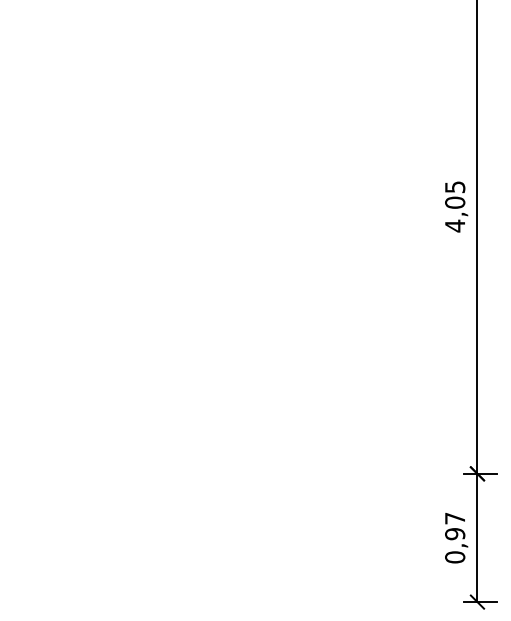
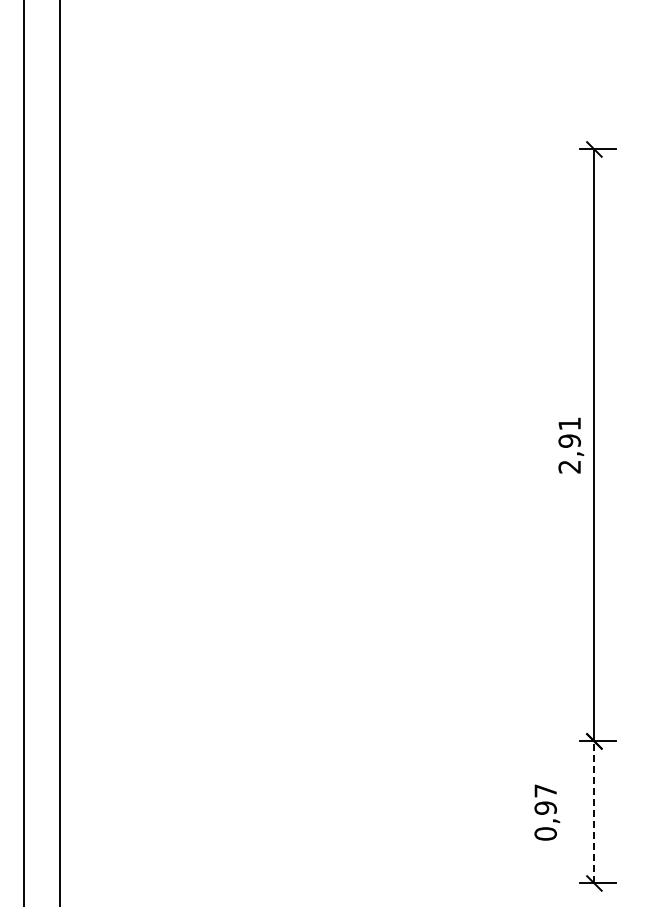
text: (454, 206) -> (569, 445), 4,05 -> 2,91
line: (477, 537) -> (594, 811), solid -> dashed
text: (456, 538) -> (547, 812), moved

